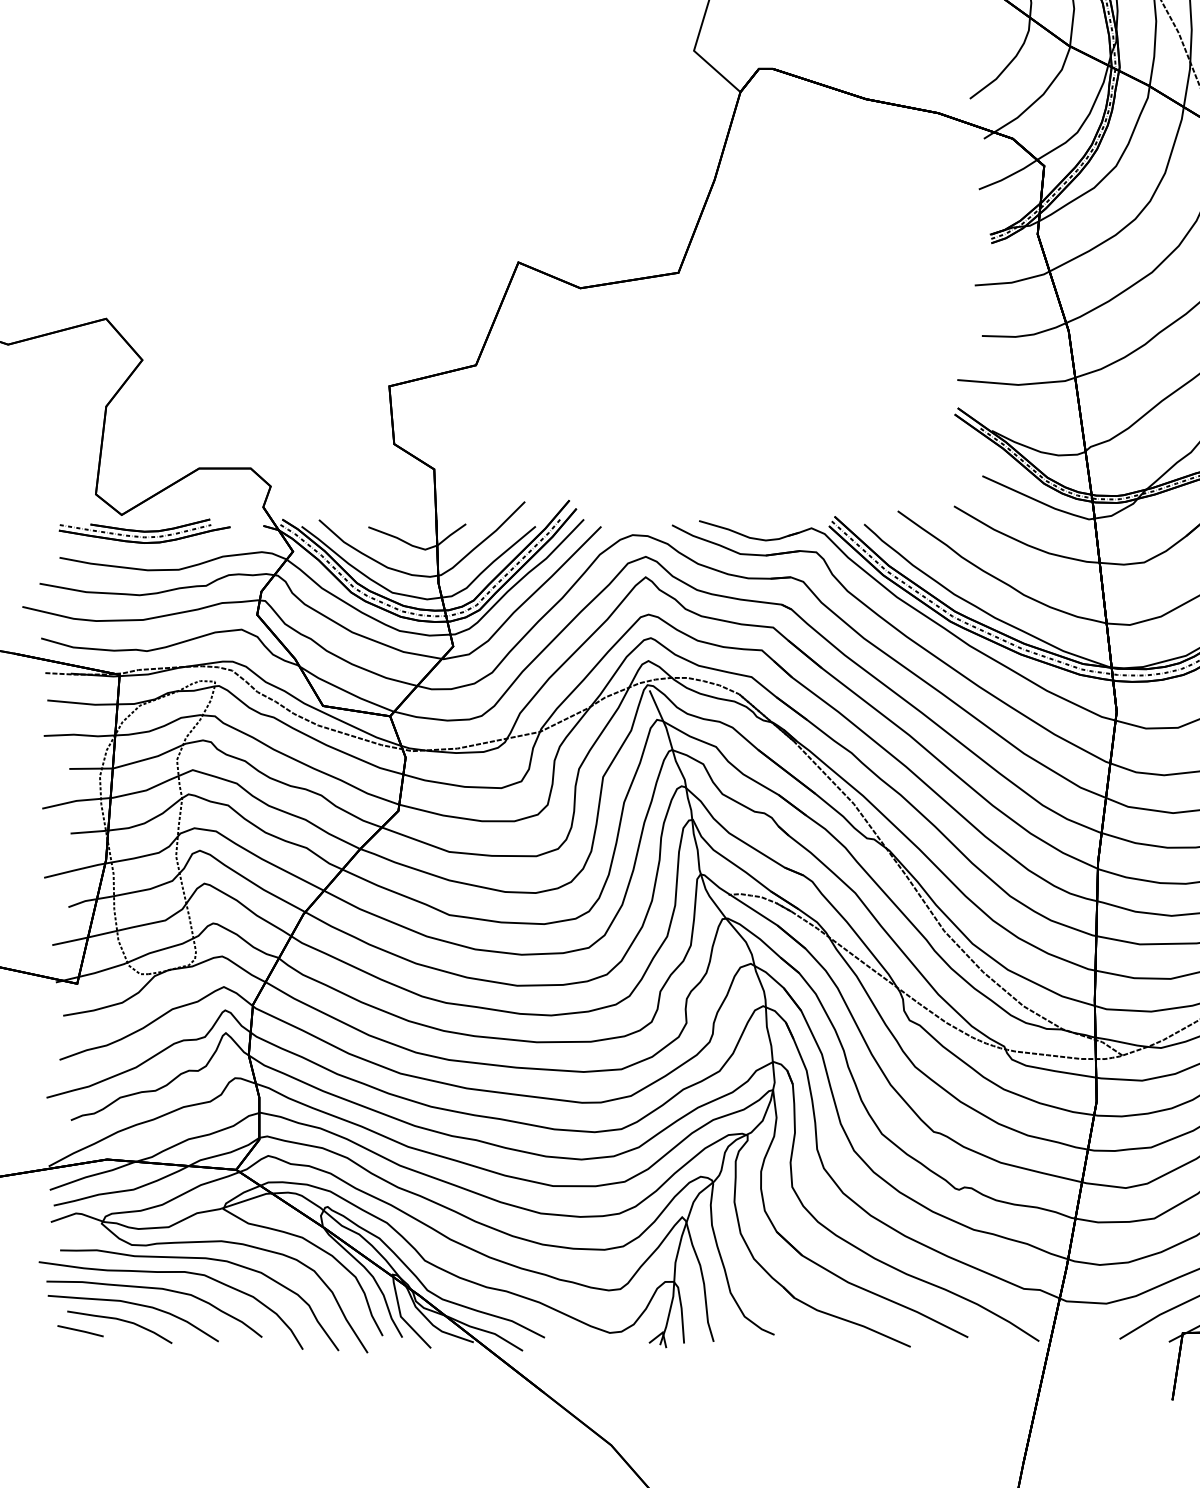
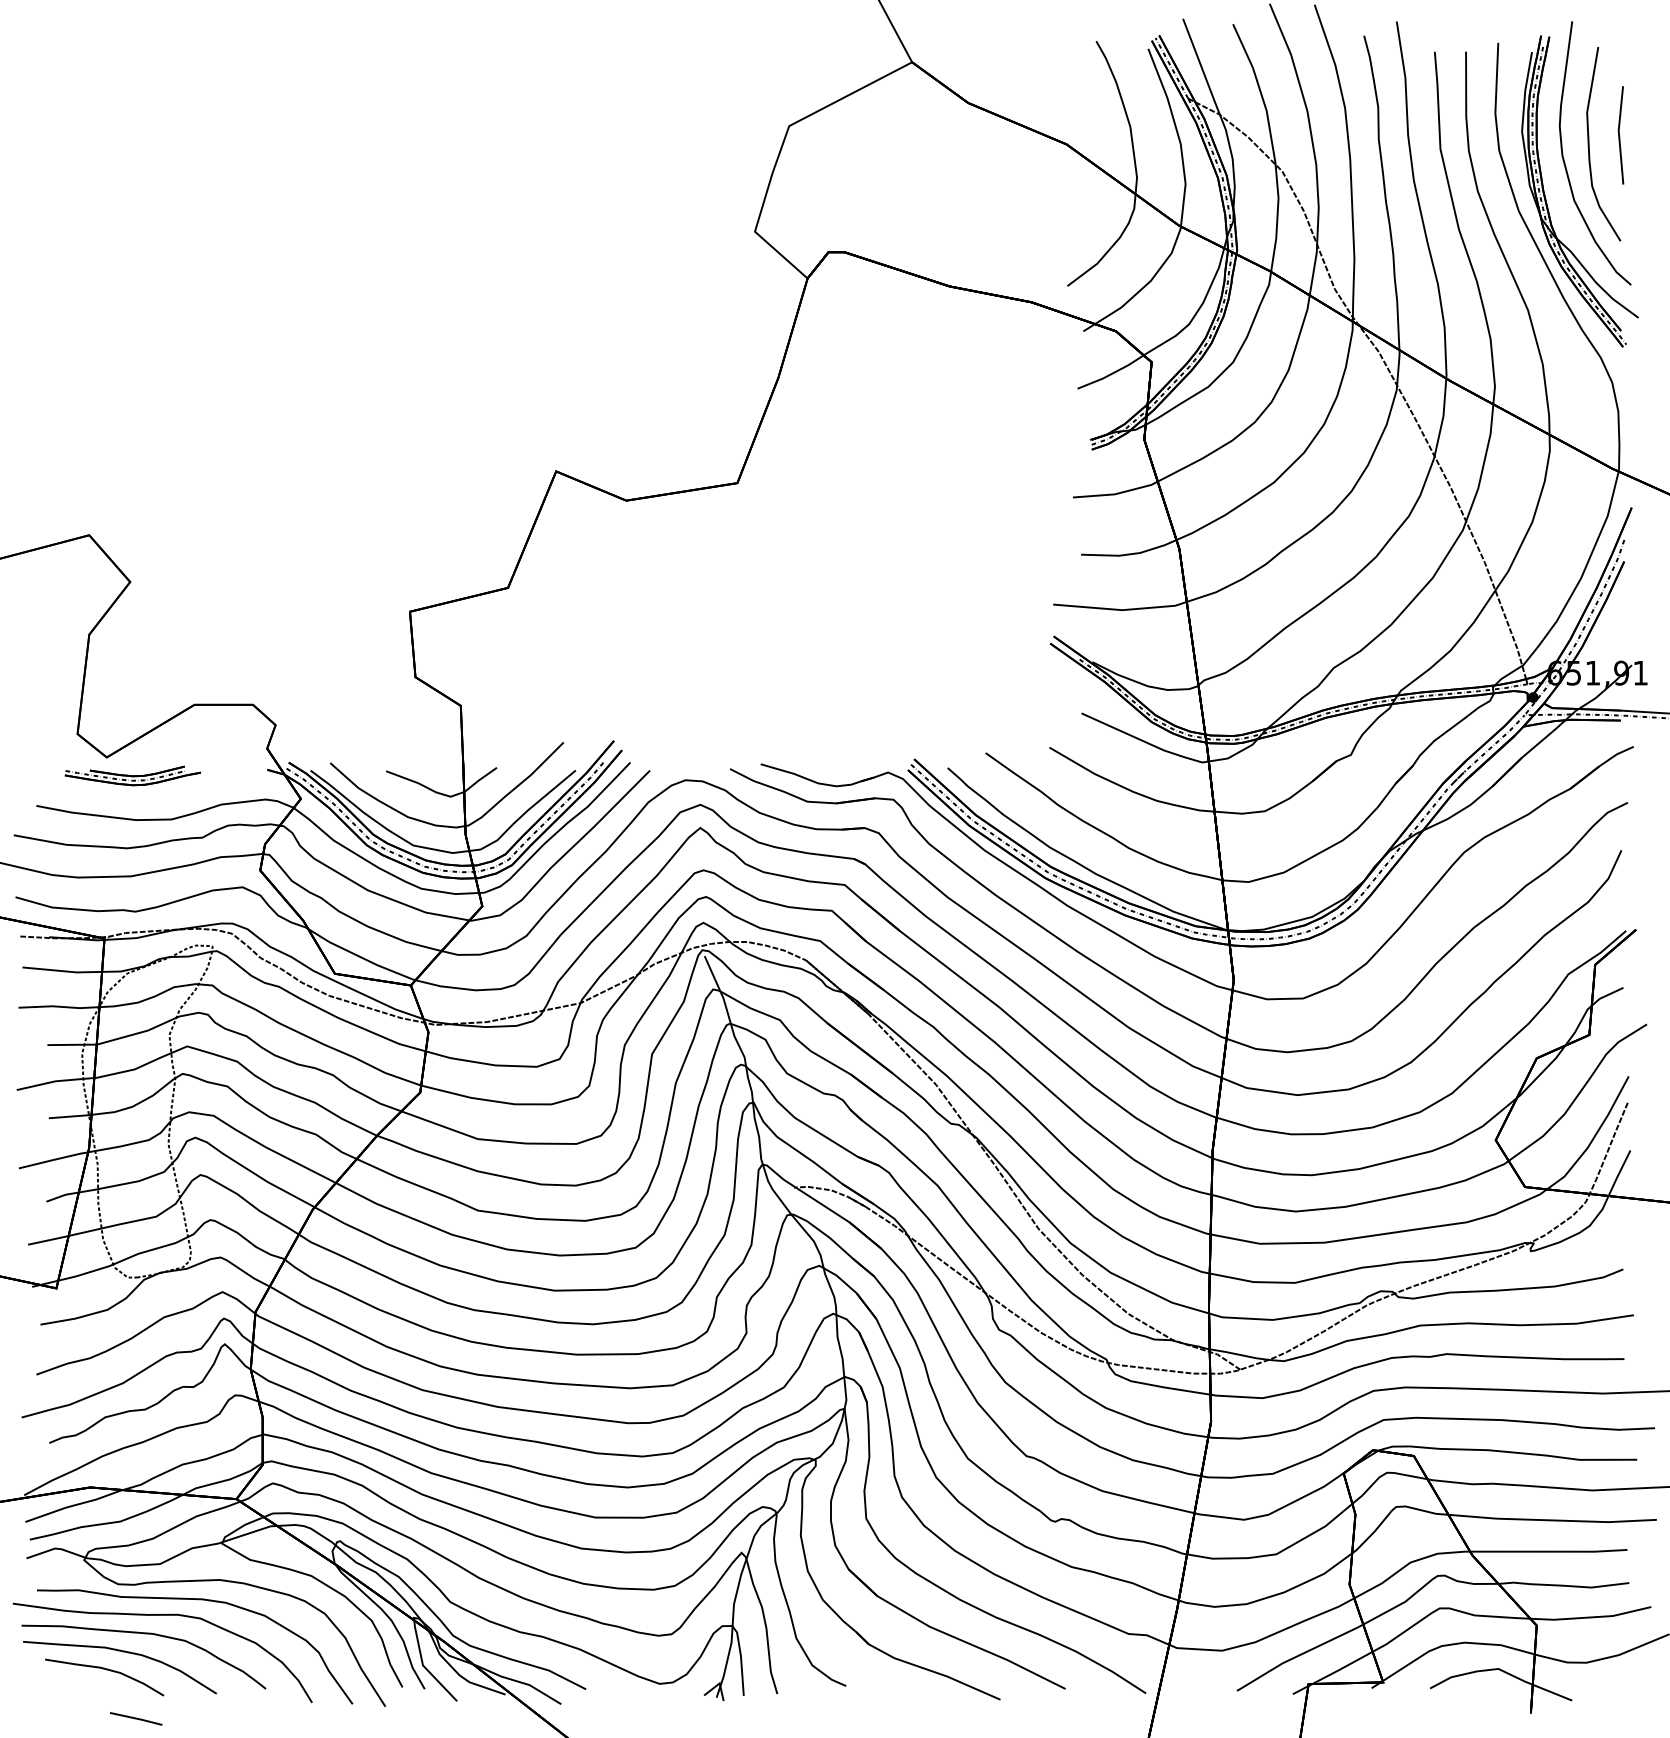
part: (144, 530) -> (132, 775), size x0.7
line: (80, 1330) -> (136, 1718), moved

